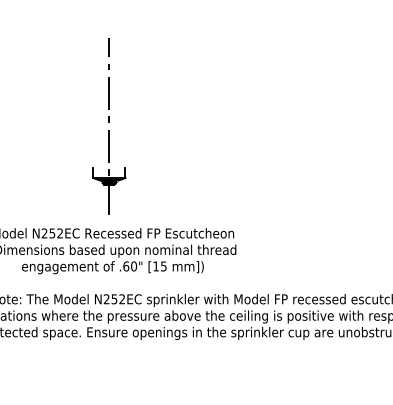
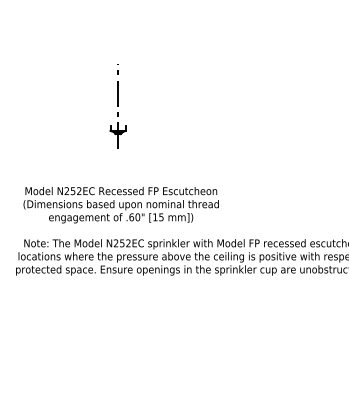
part: (108, 126) -> (117, 106), size x0.6

